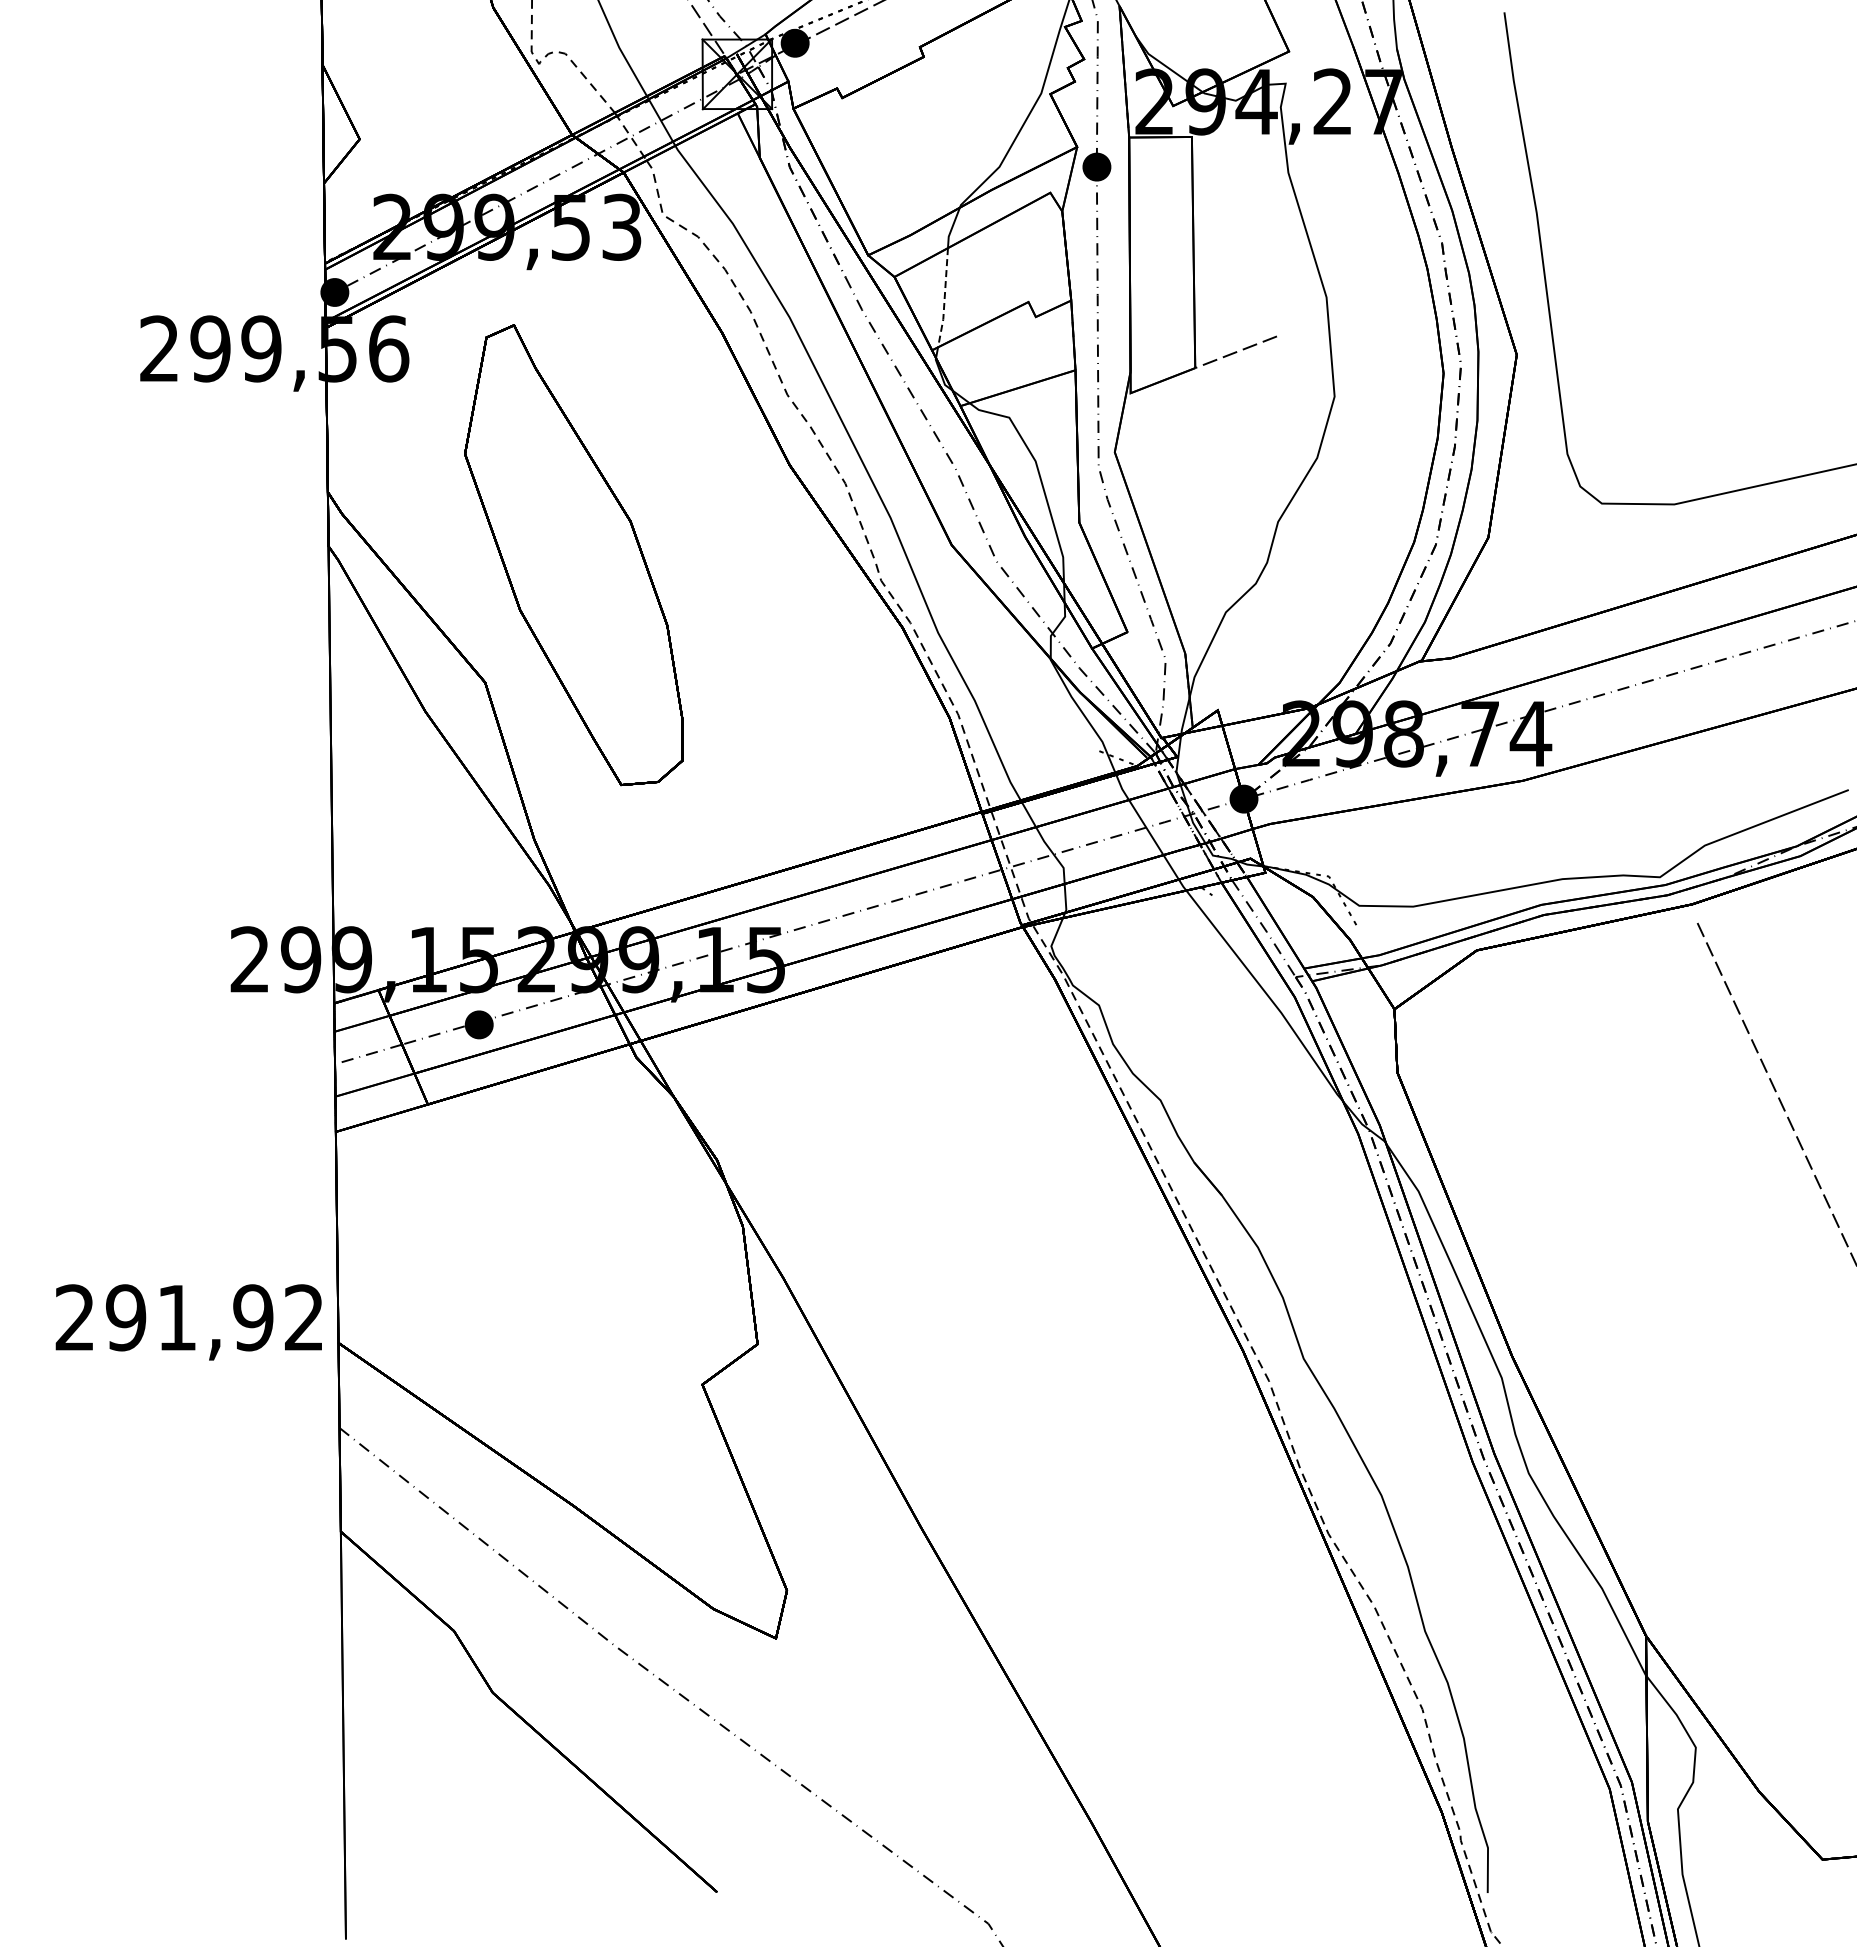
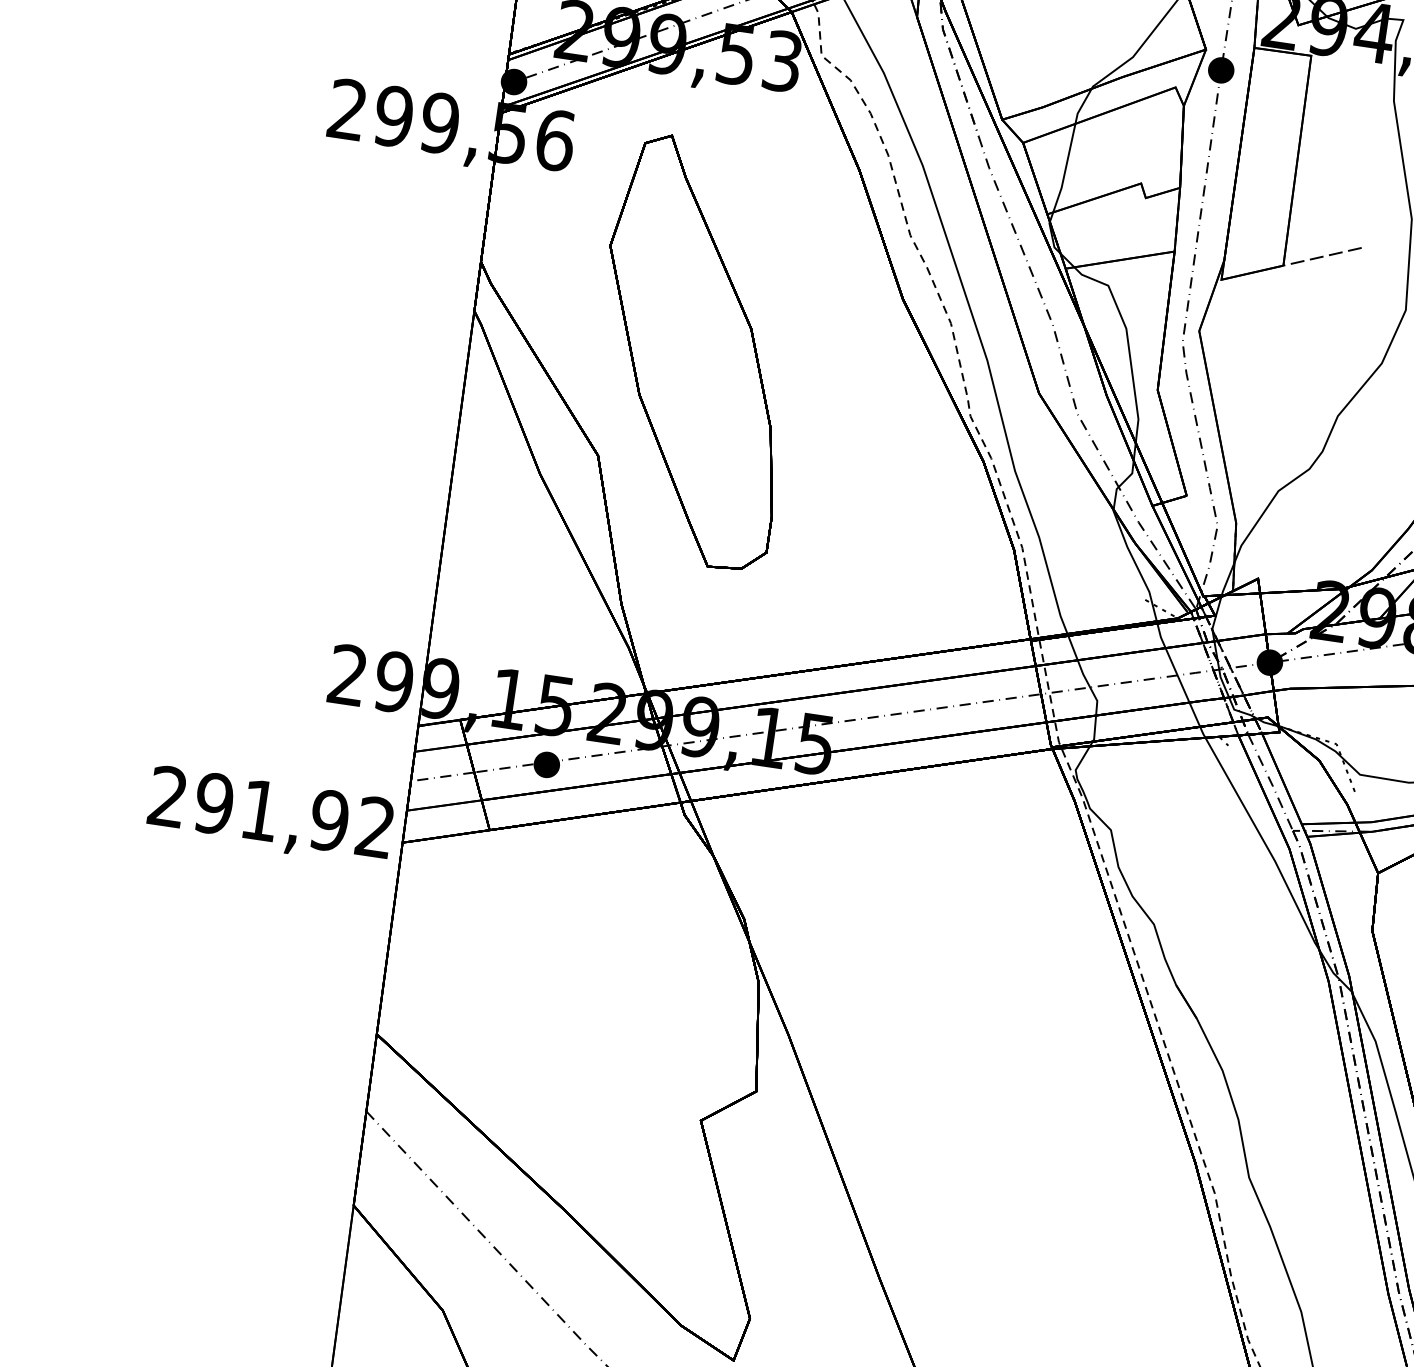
line: (944, 298) -> (1065, 169), dashed -> solid
text: (188, 1322) -> (270, 816), moved

